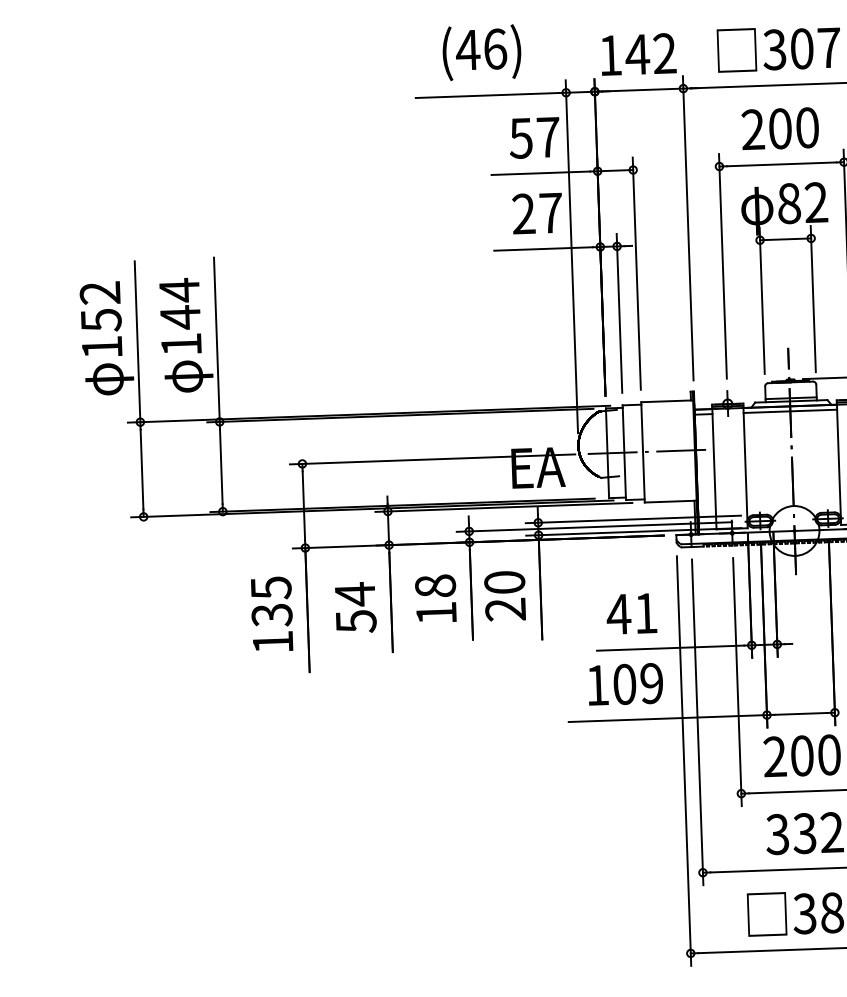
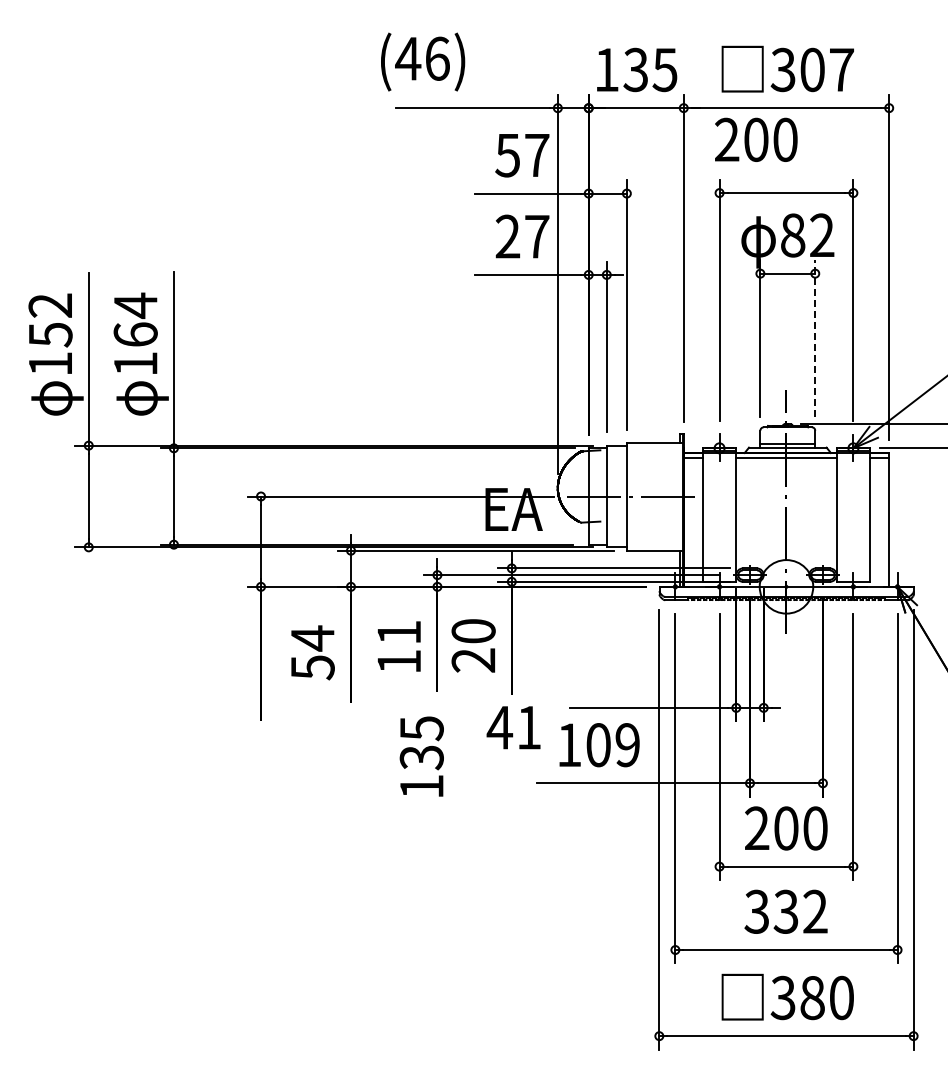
text: (482, 52) -> (423, 61), moved
text: (650, 53) -> (649, 69), 142 -> 135
text: (780, 128) -> (756, 139), moved
line: (813, 298) -> (815, 338), solid -> dashed
text: (180, 317) -> (135, 334), 144 -> 164
text: (435, 586) -> (399, 632), 18 -> 11
text: (631, 613) -> (513, 727), moved
text: (271, 614) -> (421, 756), moved

